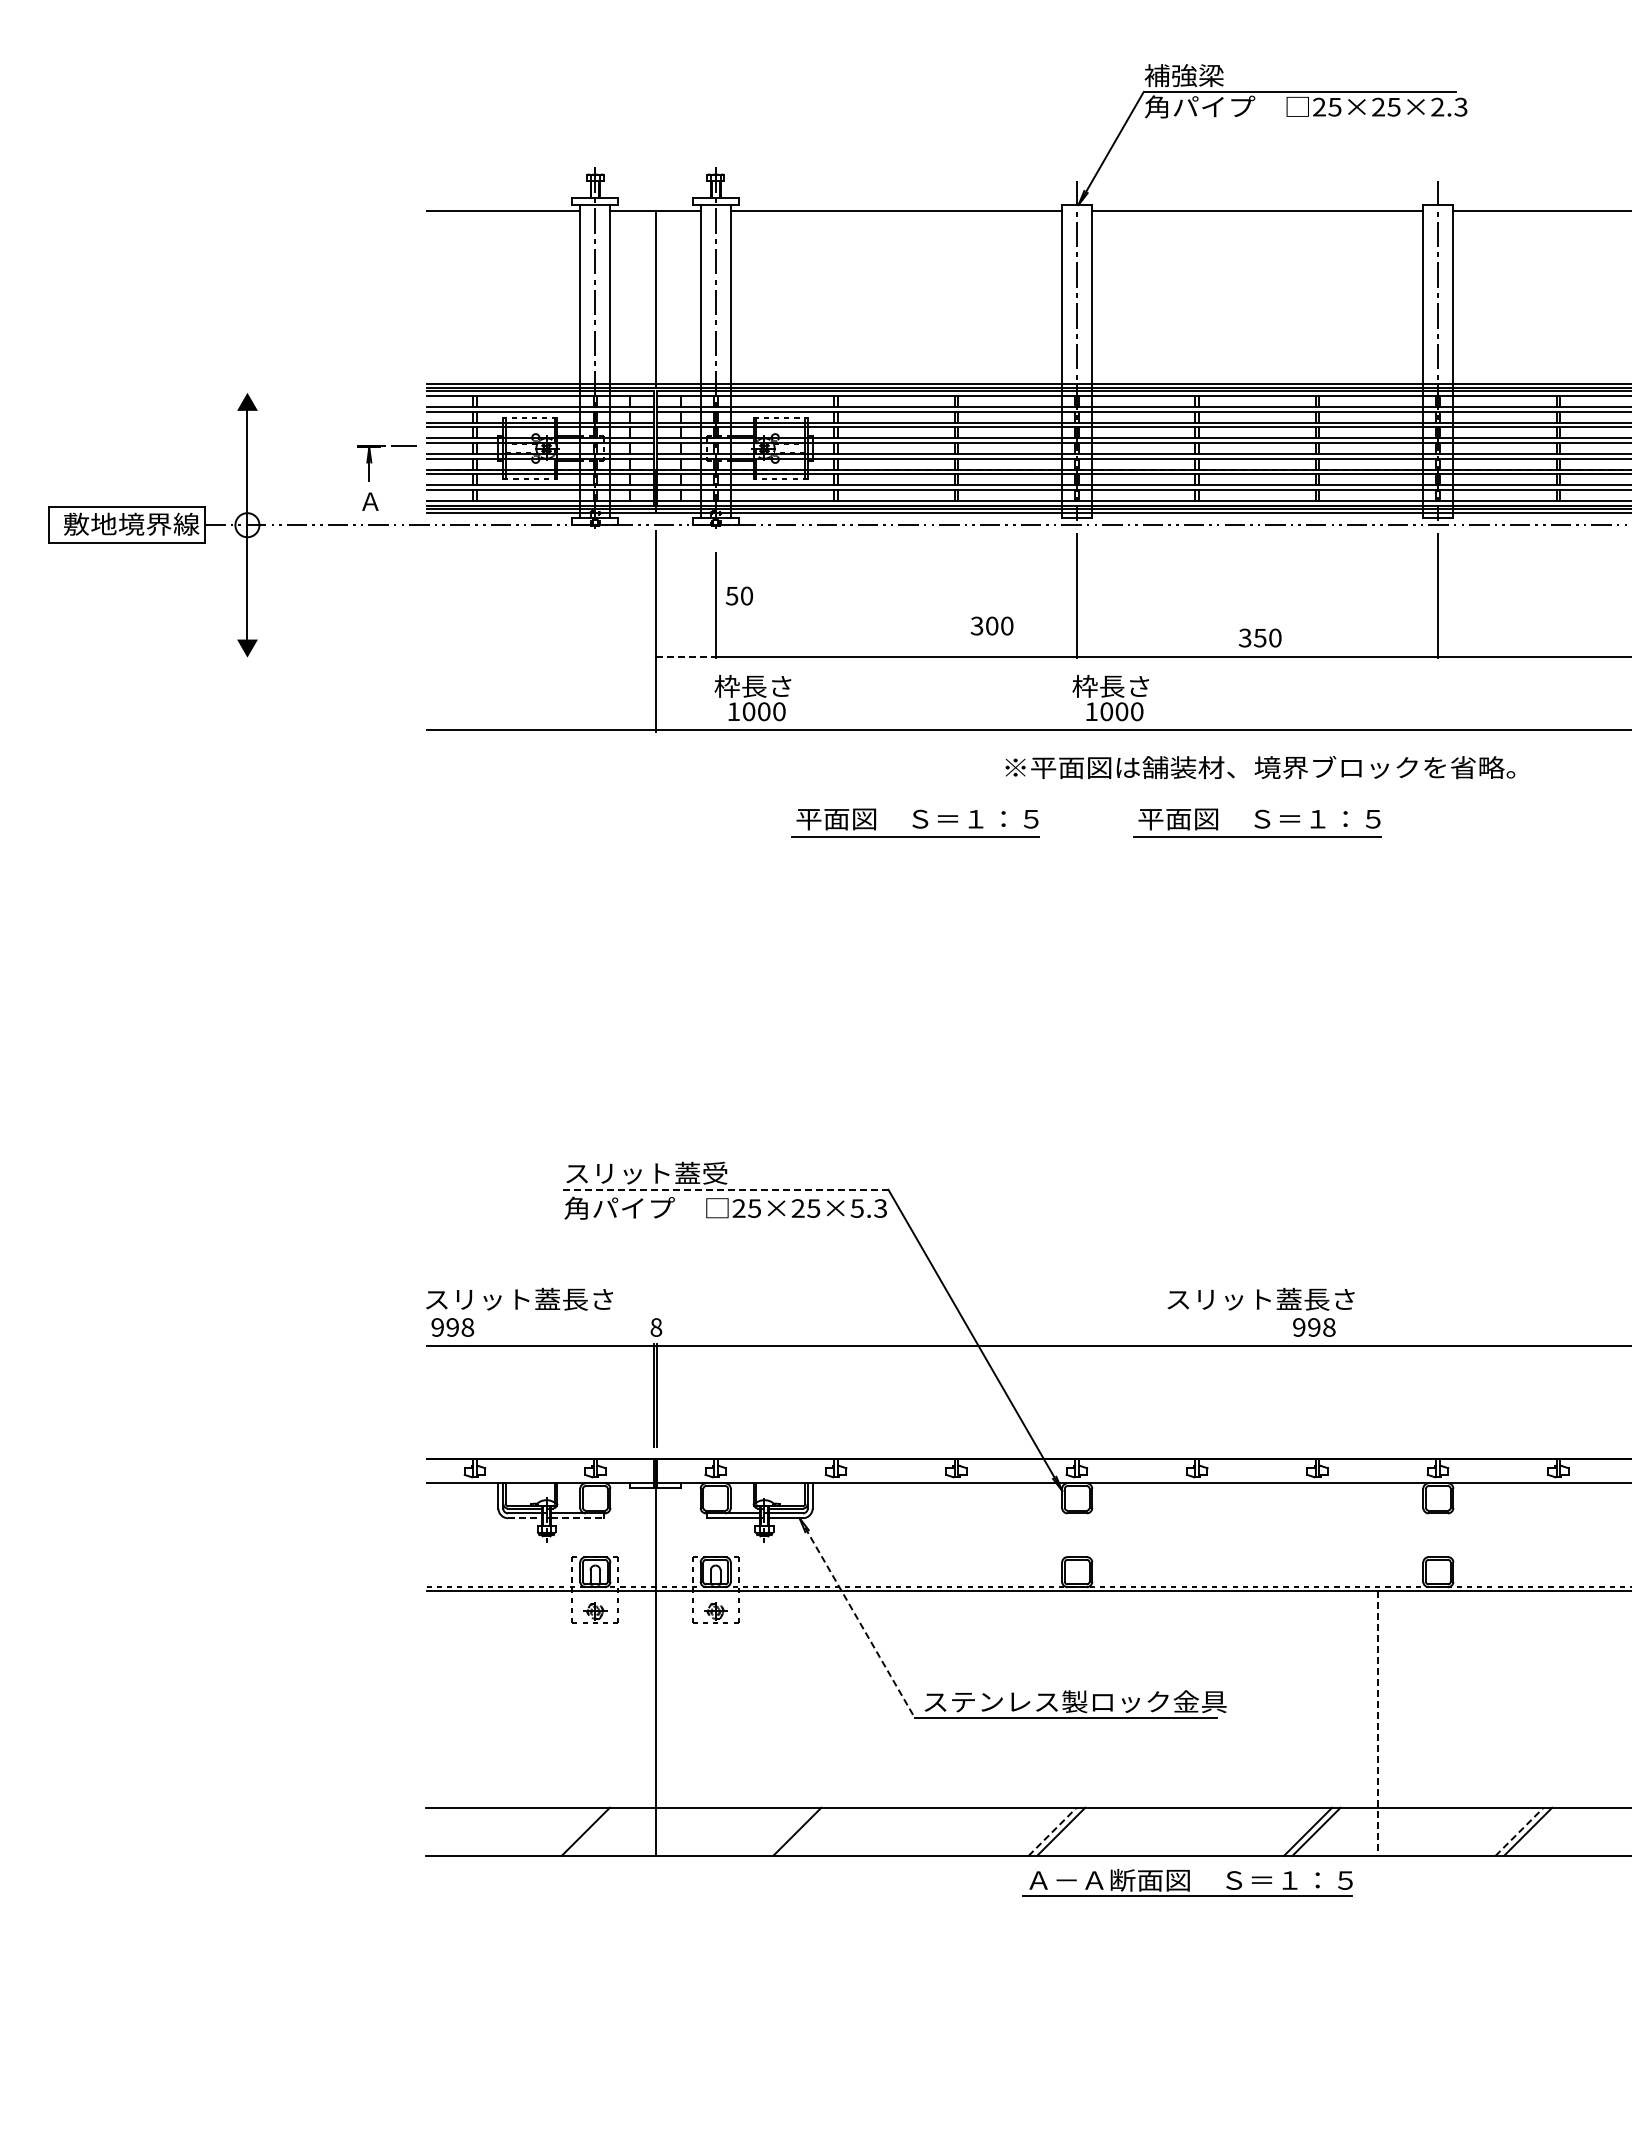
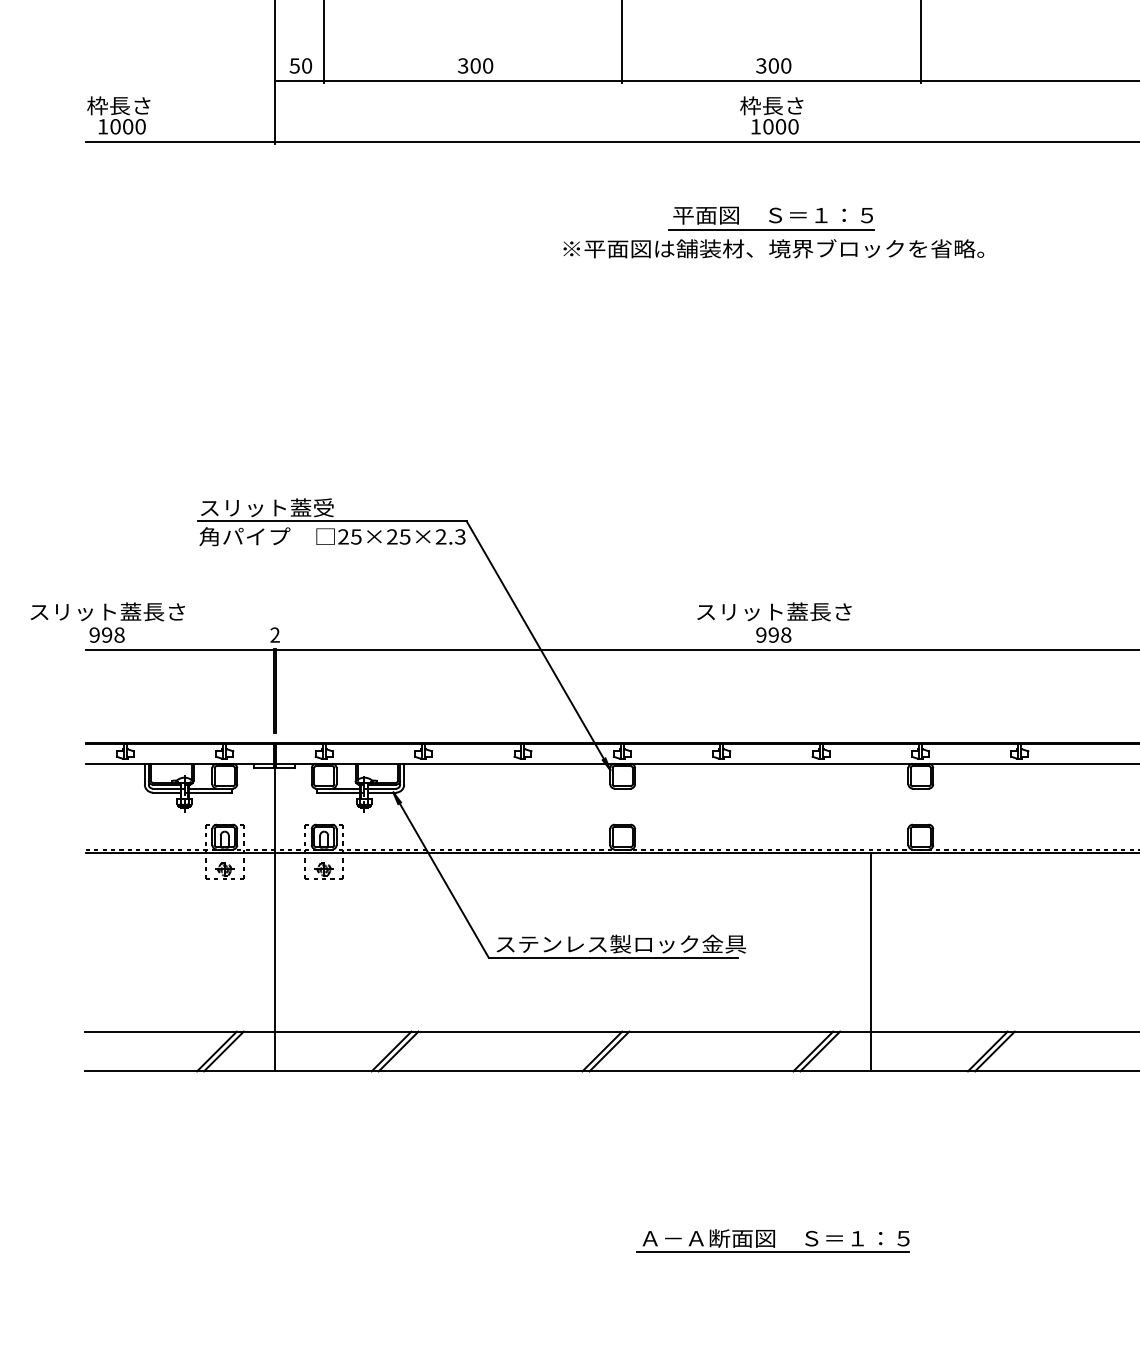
text: (738, 595) -> (300, 65), moved
text: (991, 625) -> (475, 65), moved
text: (1259, 637) -> (773, 65), 350 -> 300
line: (686, 656) -> (300, 81), dashed -> solid
text: (752, 698) -> (118, 115), moved
text: (1110, 698) -> (771, 115), moved
text: (1260, 767) -> (773, 248), moved
part: (915, 822) -> (489, 218), removed
line: (725, 1189) -> (332, 521), dashed -> solid
text: (856, 1208) -> (440, 536), 25×25×5.3 -> 25×25×2.3
text: (519, 1298) -> (107, 611), moved
text: (656, 1327) -> (275, 635), 8 -> 2
text: (1314, 1327) -> (773, 635), moved
line: (524, 1518) -> (166, 792), dashed -> solid
line: (578, 1518) -> (210, 792), dashed -> solid
line: (857, 1618) -> (441, 875), dashed -> solid
line: (1377, 1723) -> (870, 962), dashed -> solid
line: (594, 1831) -> (224, 1051), added
line: (805, 1831) -> (398, 1051), added
line: (1053, 1831) -> (603, 1051), dashed -> solid
line: (1519, 1831) -> (987, 1051), dashed -> solid
part: (1187, 1882) -> (773, 1240), moved

